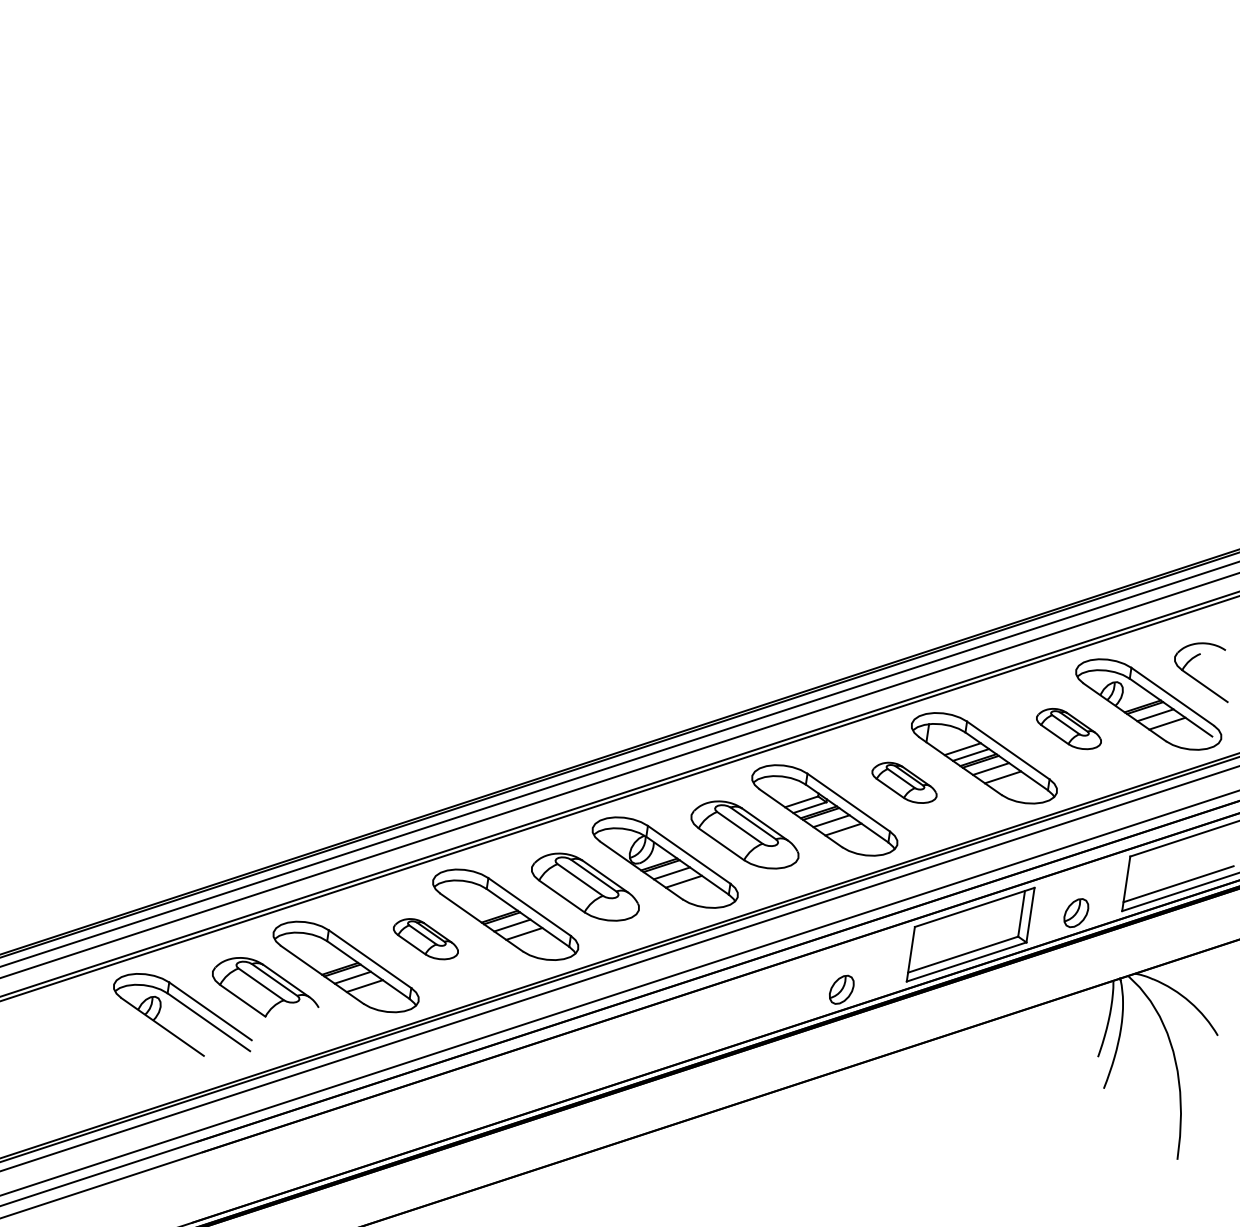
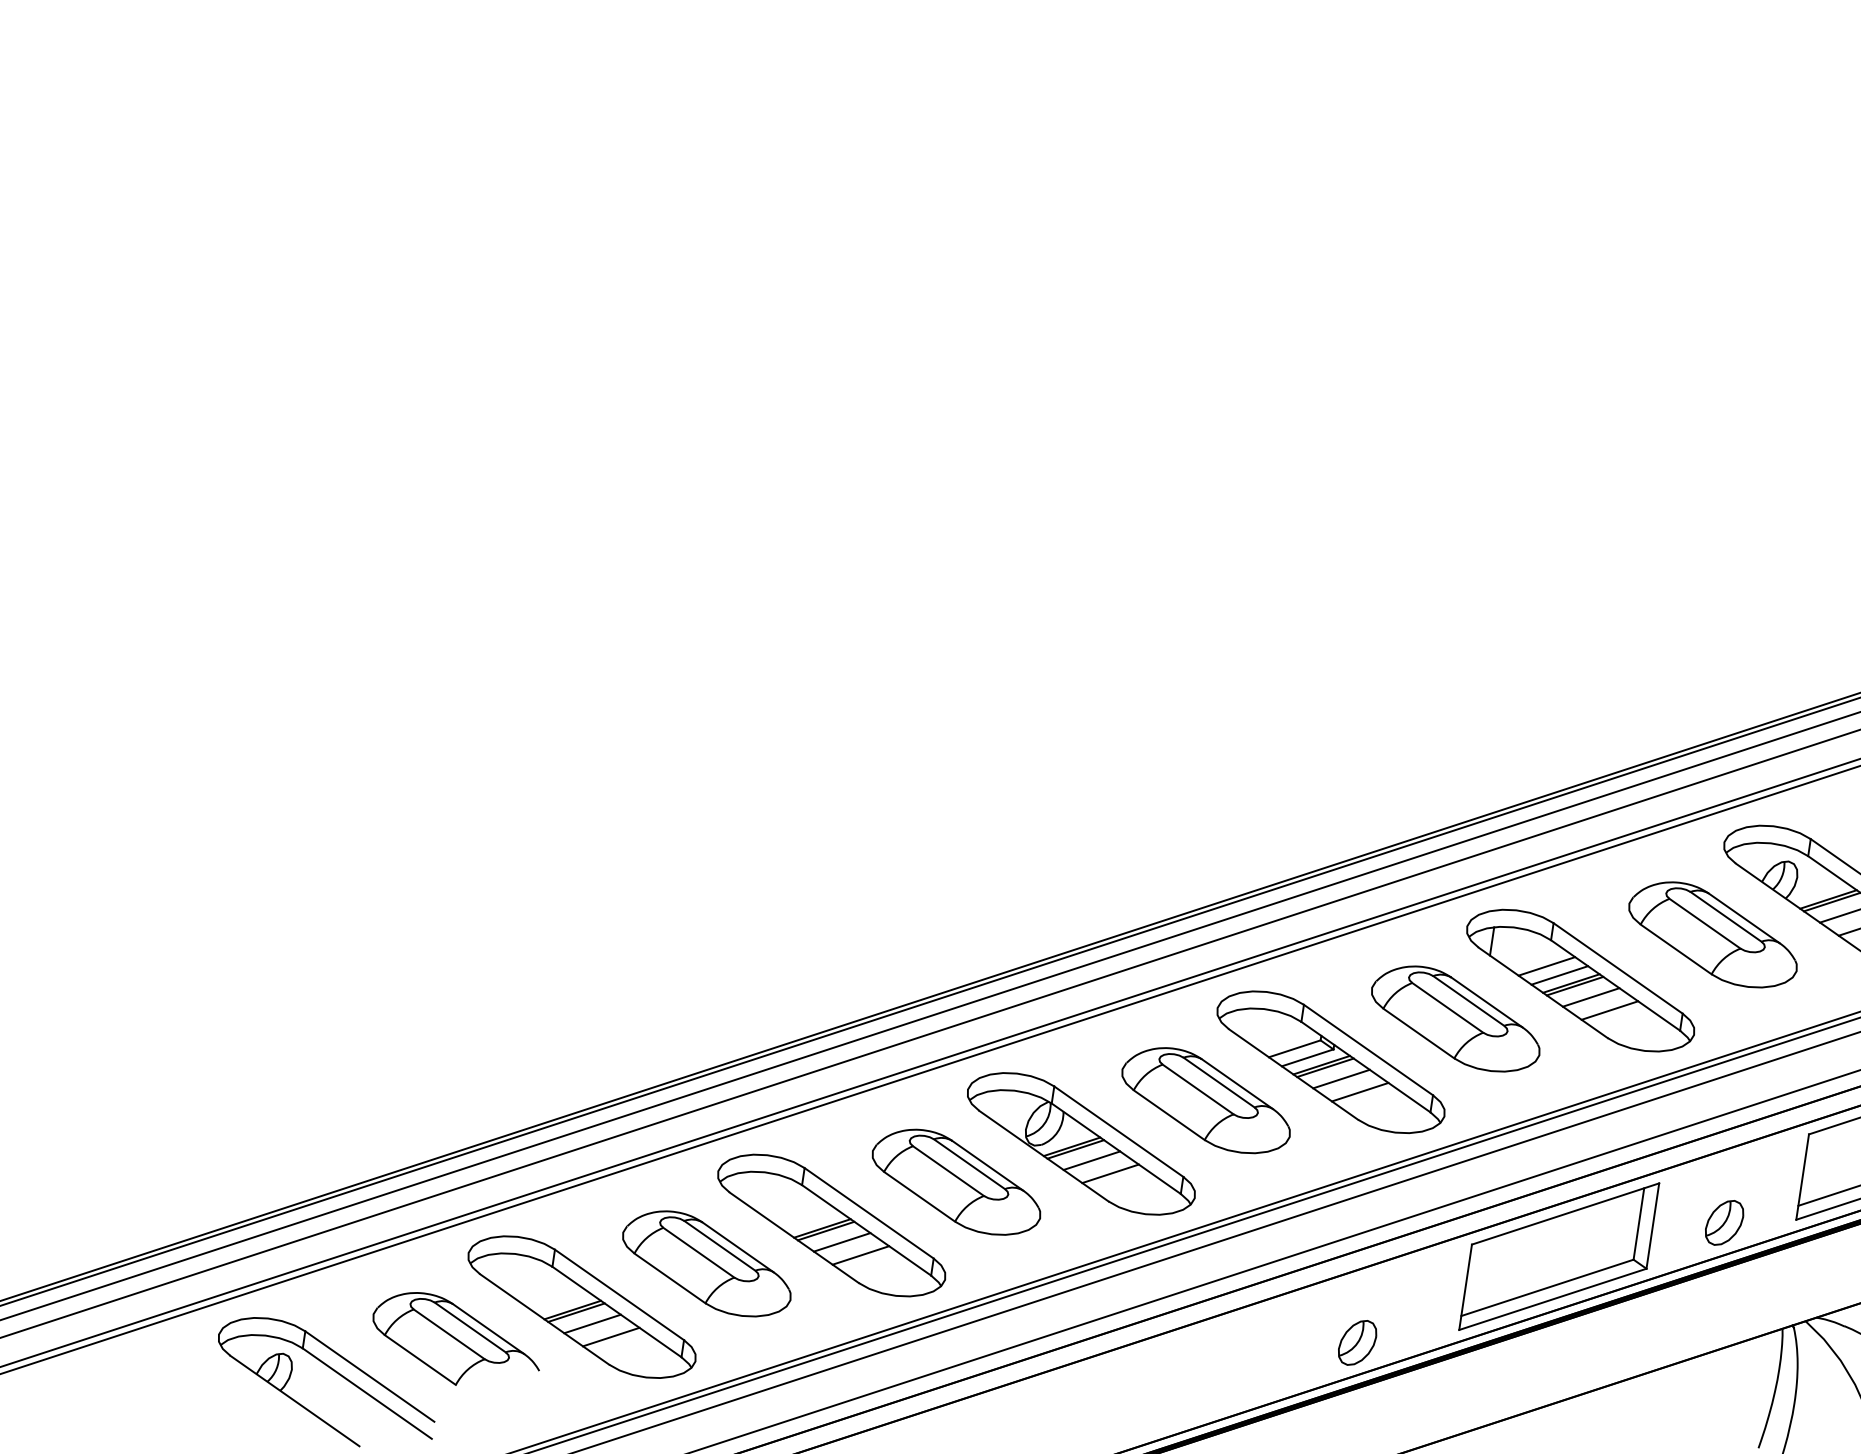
part: (1068, 728) -> (1712, 934), size x1.67
part: (904, 782) -> (1455, 1018), size x1.67
part: (425, 938) -> (706, 1262), size x1.67

